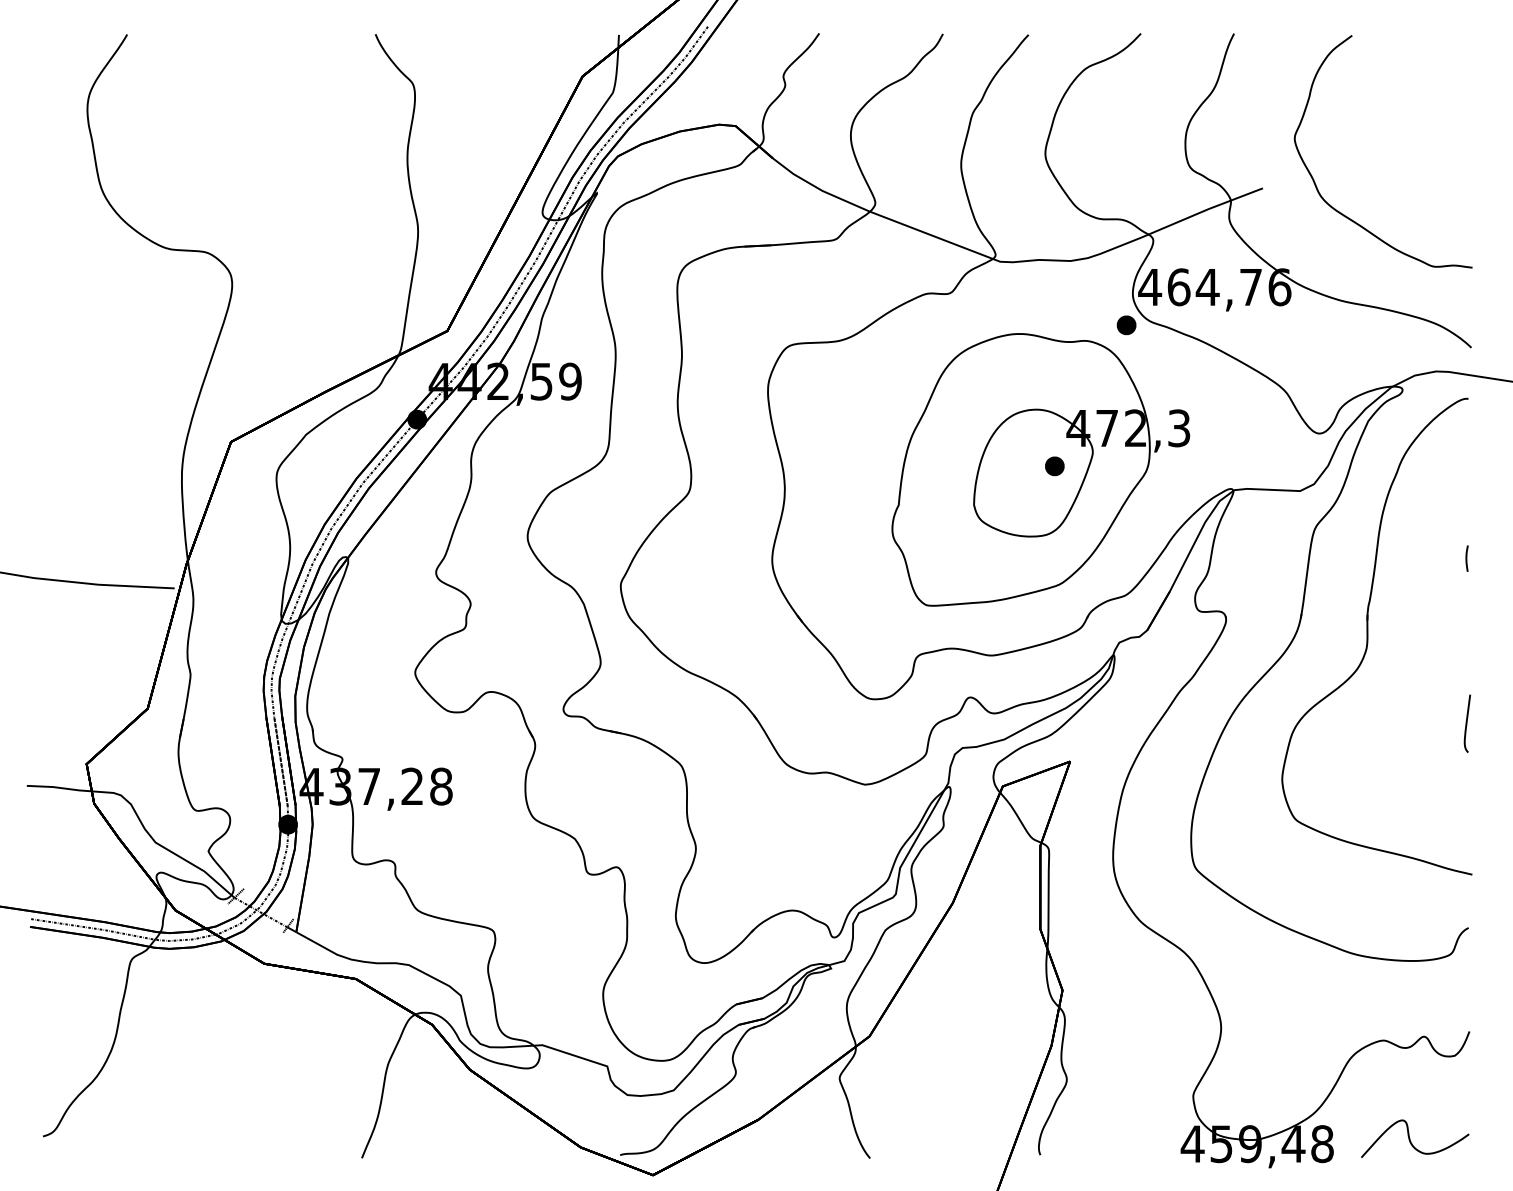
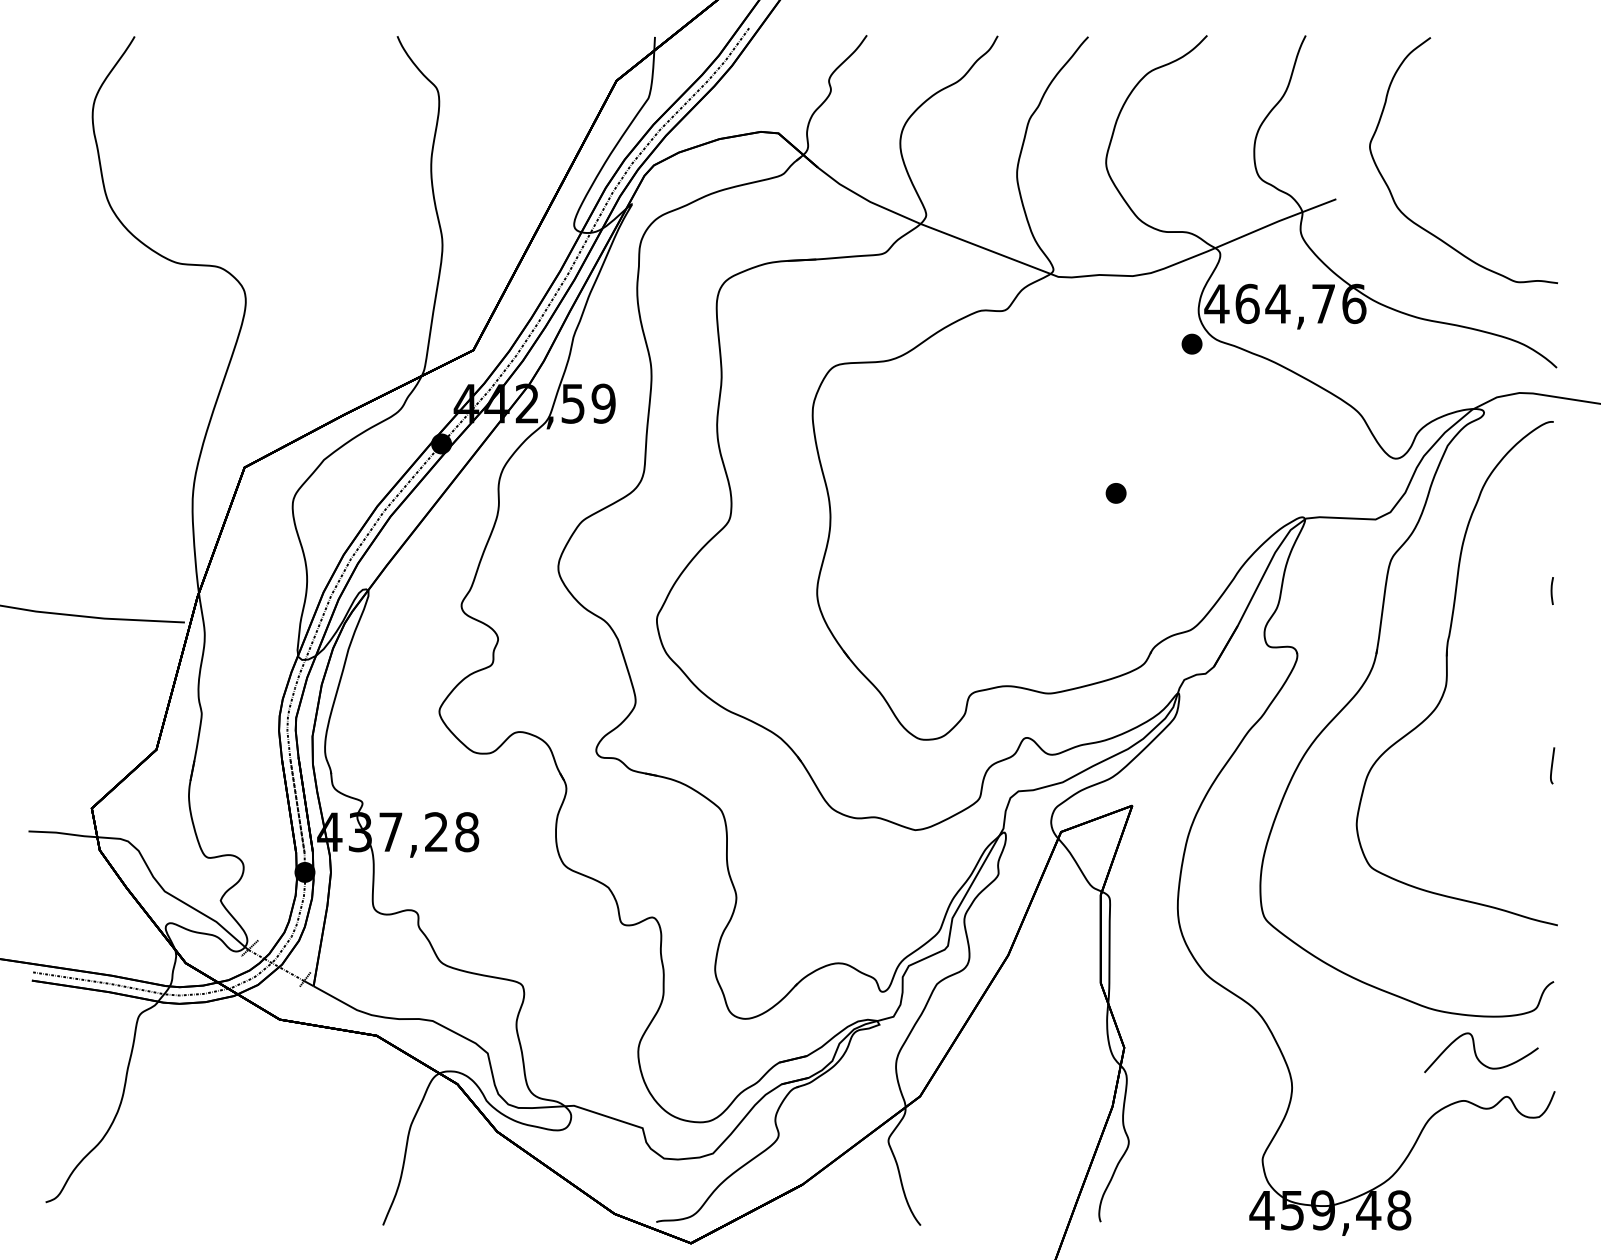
part: (1041, 469) -> (1101, 496), removed
part: (1467, 723) -> (1552, 765), size x0.6
curve: (1410, 1138) -> (1476, 1052), moved

